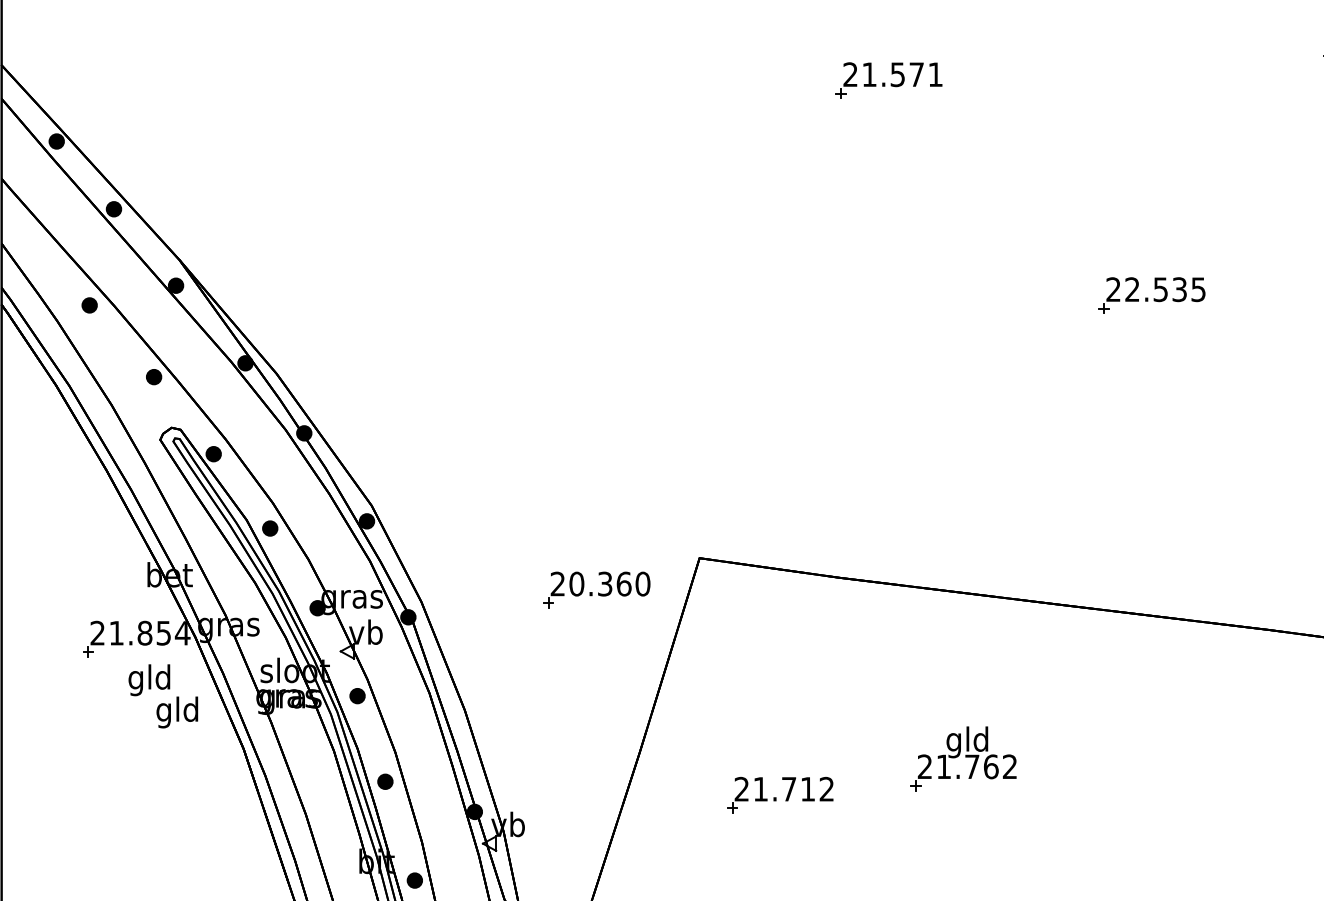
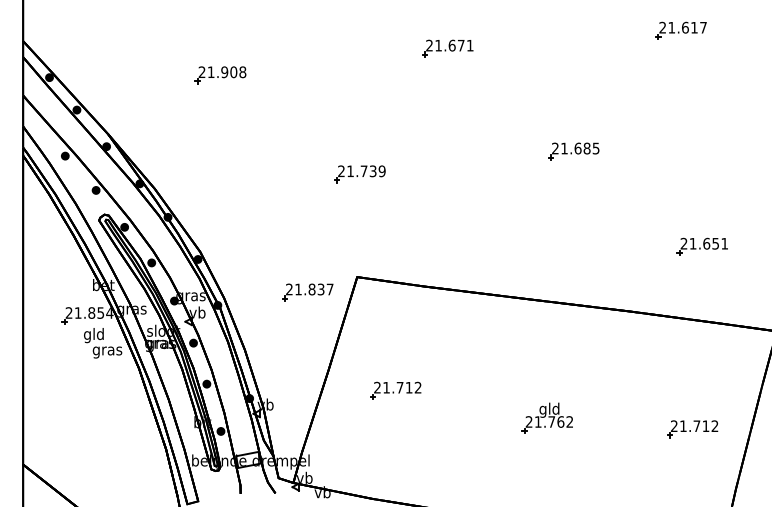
text: (896, 74) -> (451, 45), 21.571 -> 21.671
part: (413, 137) -> (220, 75), added
text: (1155, 289) -> (575, 148), 22.535 -> 21.685
part: (704, 343) -> (359, 174), added
text: (610, 584) -> (314, 289), 20.360 -> 21.837
text: (177, 711) -> (107, 350), gld -> gras
part: (961, 757) -> (546, 417), moved

